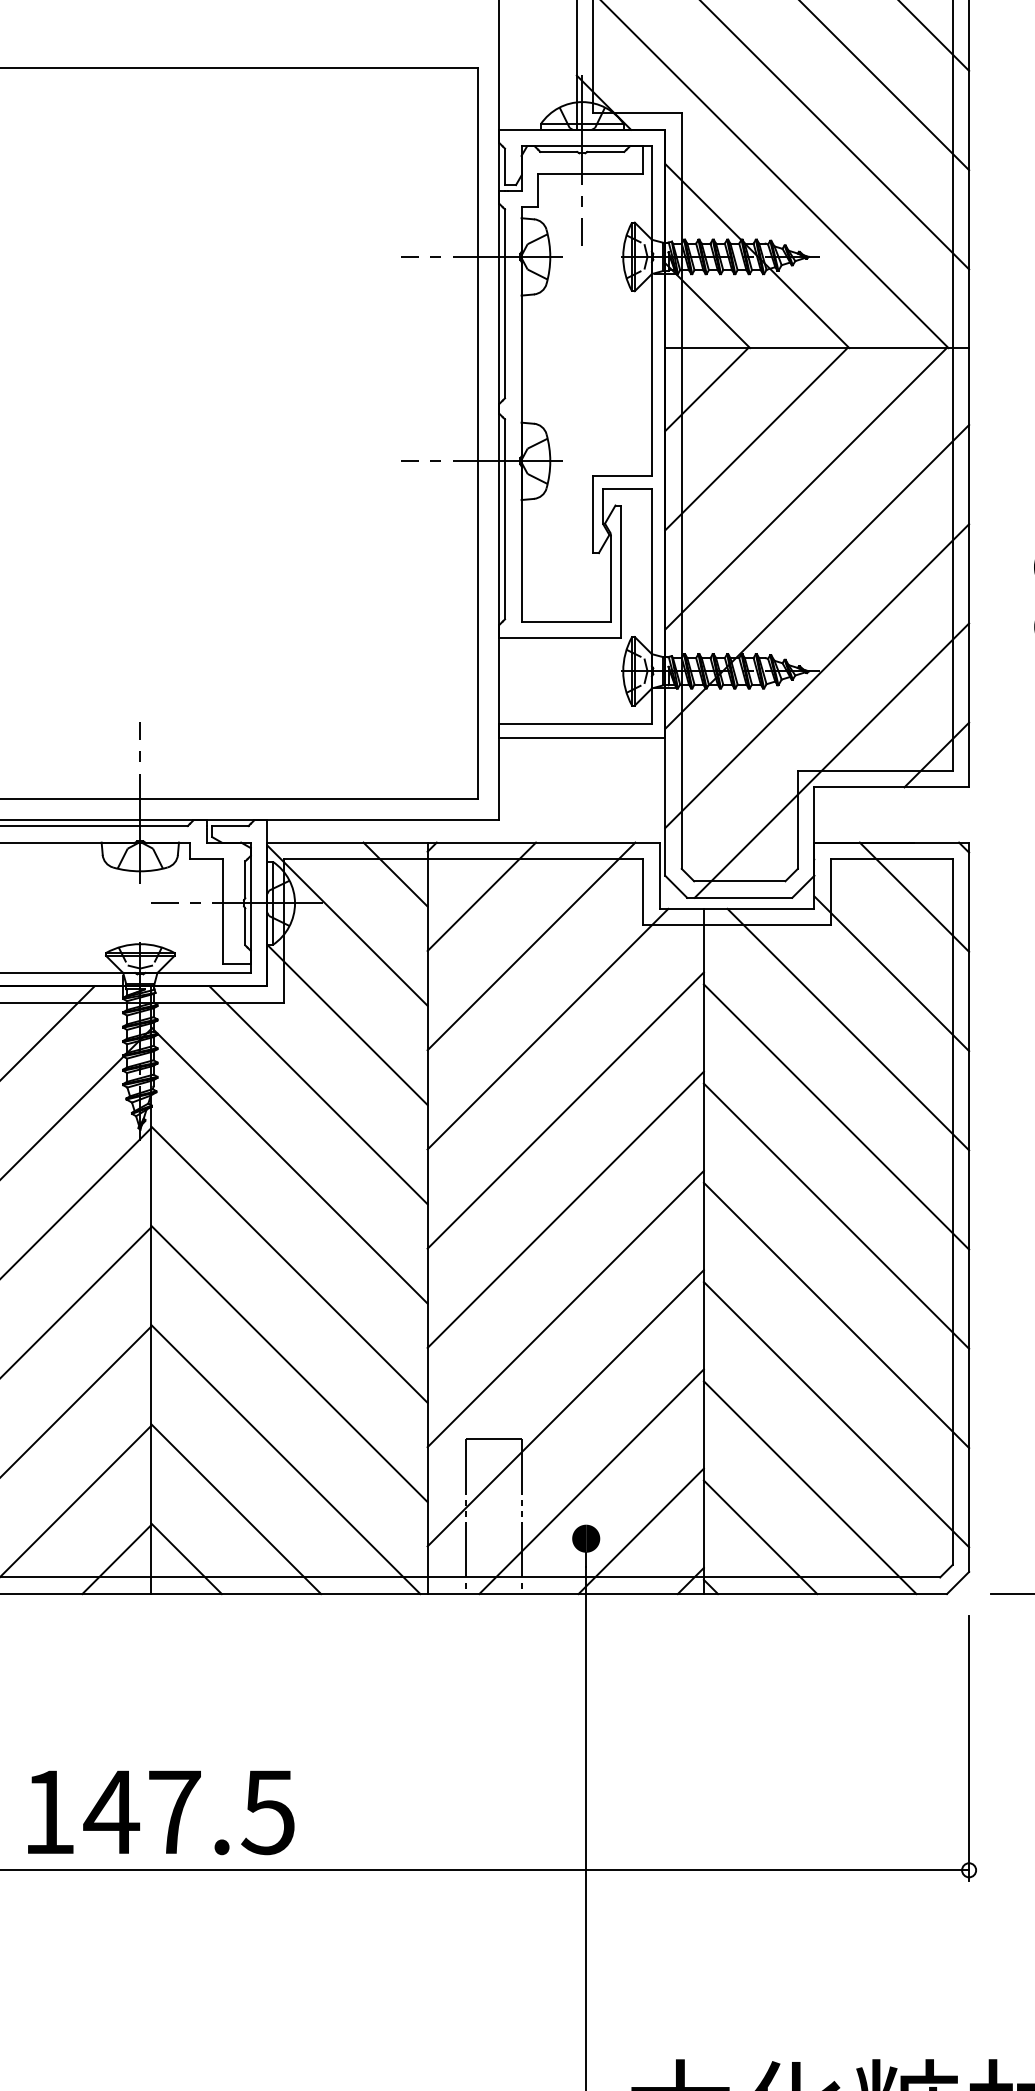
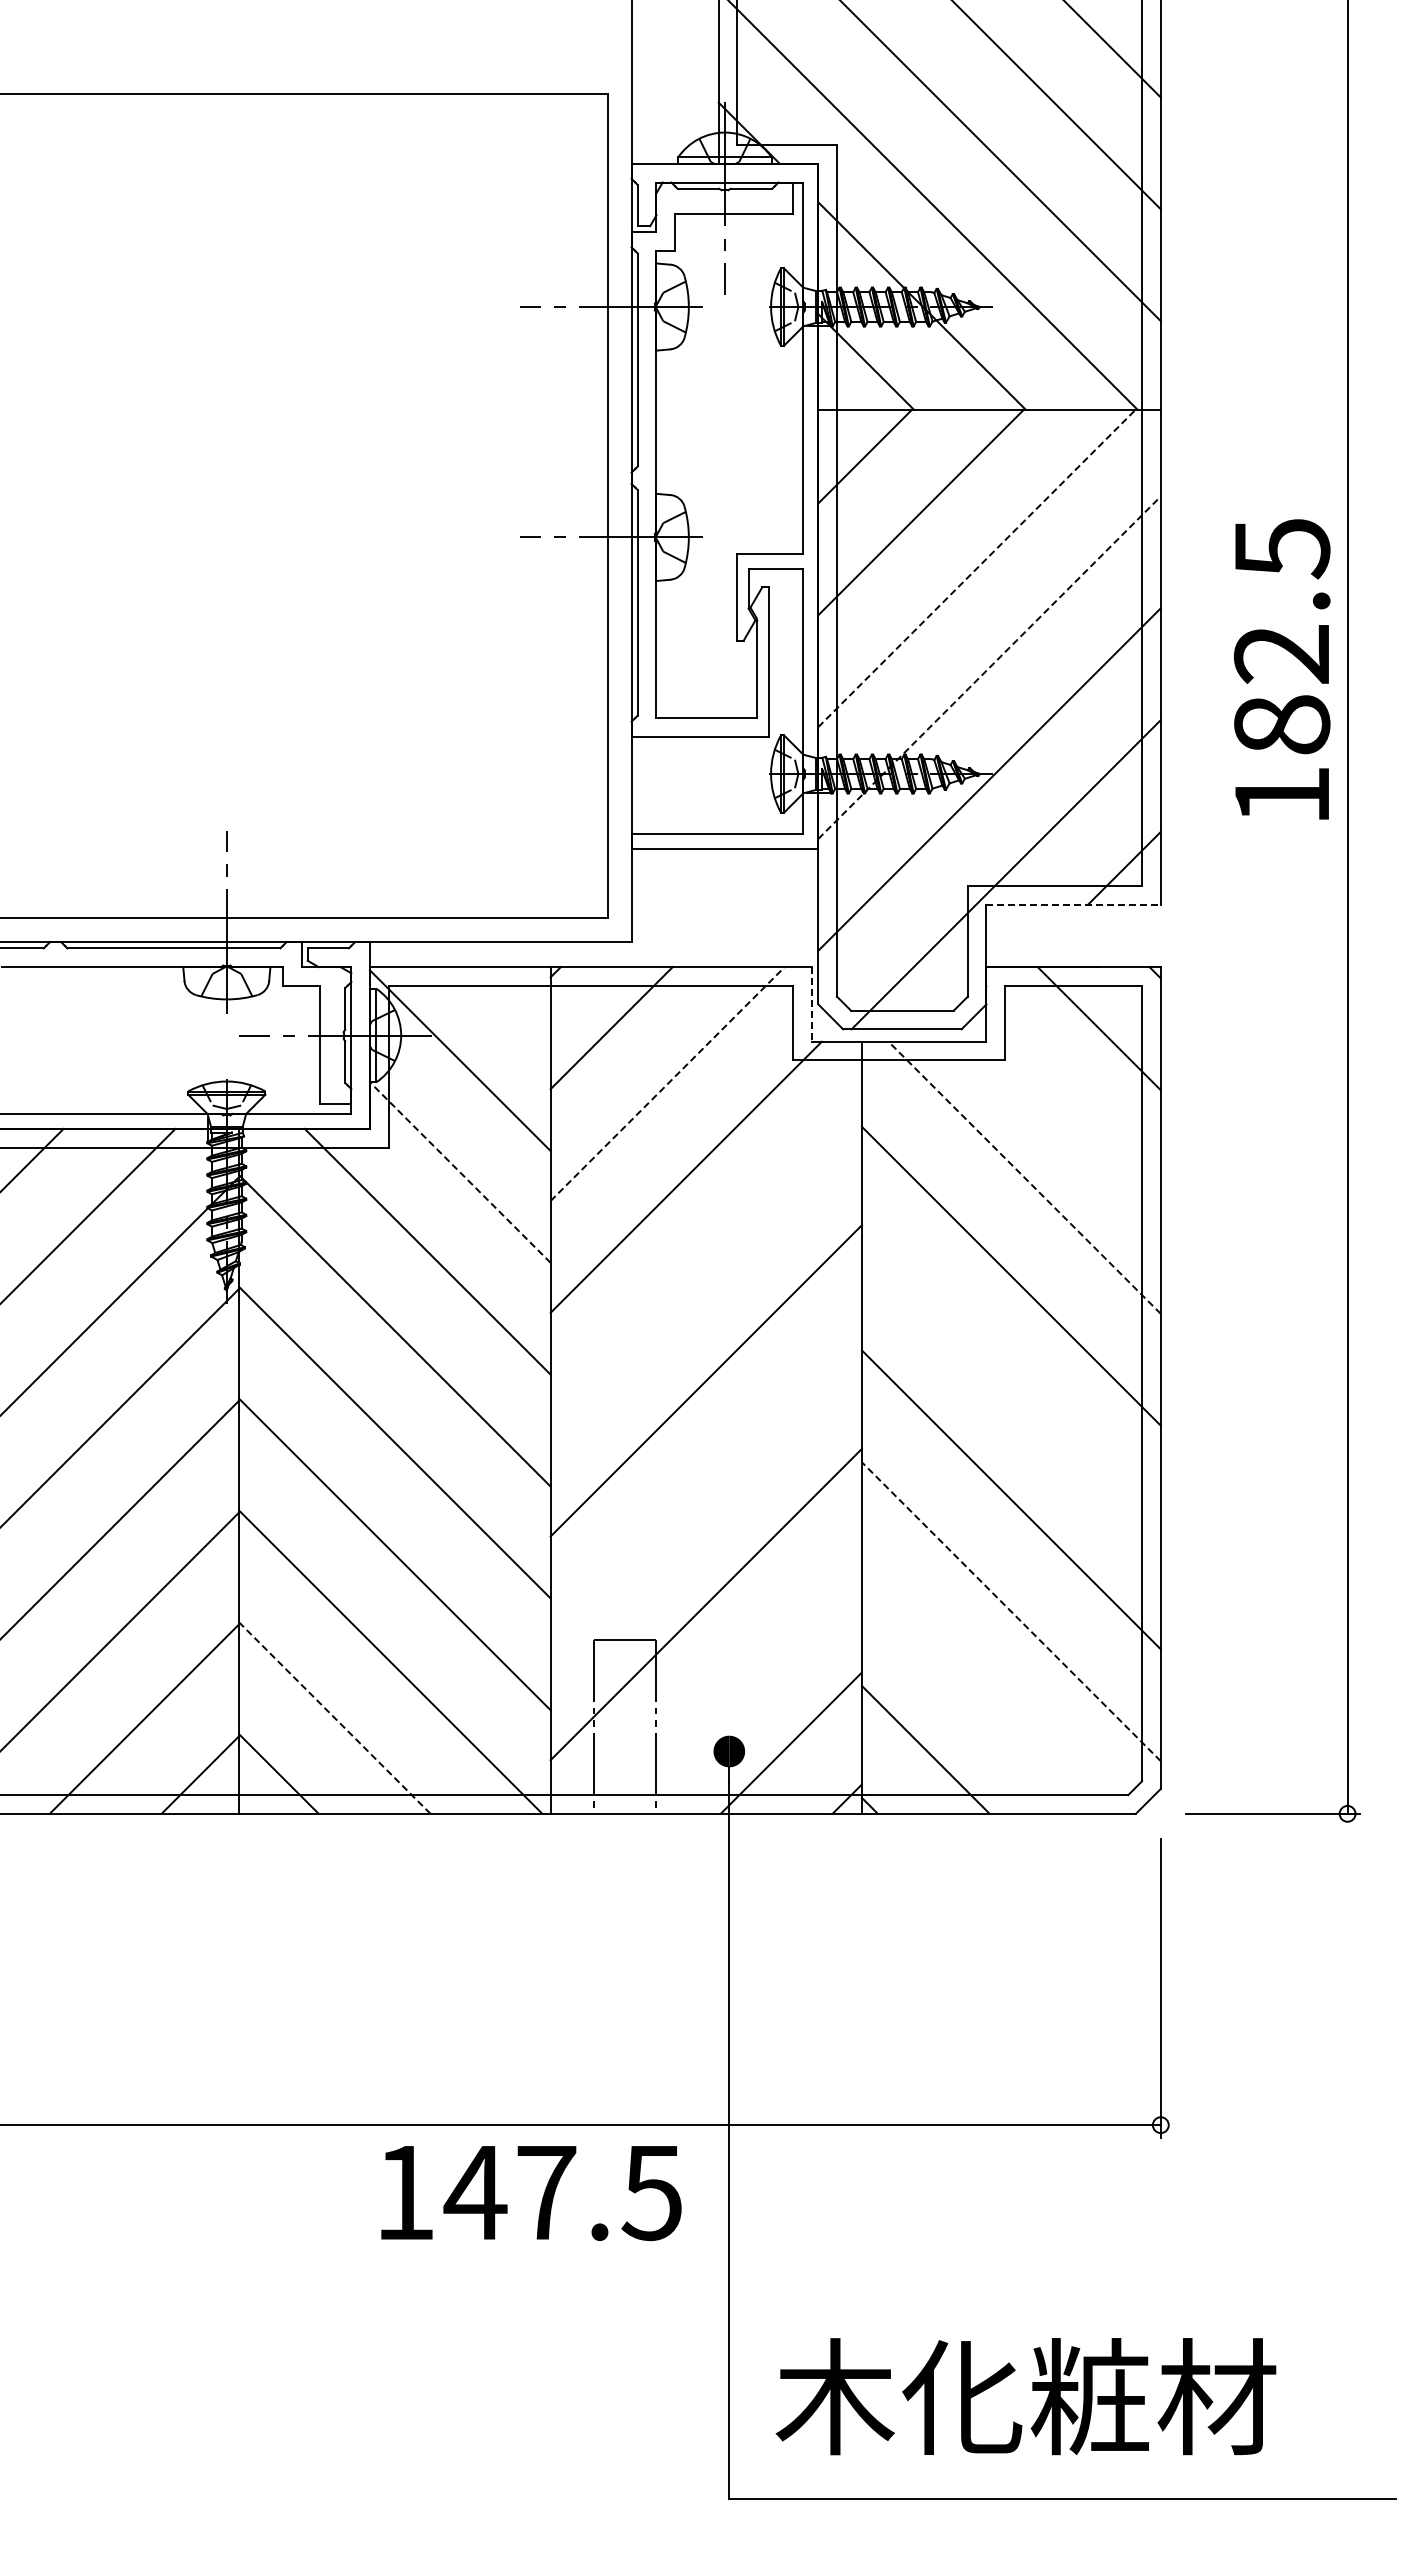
line: (806, 488) -> (977, 568), solid -> dashed
line: (817, 576) -> (989, 667), solid -> dashed
line: (892, 787) -> (1074, 904), solid -> dashed
line: (395, 874) -> (514, 1003), removed
line: (660, 875) -> (812, 1004), solid -> dashed
line: (532, 945) -> (668, 1083), solid -> dashed
line: (891, 973) -> (1073, 1114), removed
line: (347, 1024) -> (460, 1172), solid -> dashed
line: (848, 1029) -> (1024, 1177), solid -> dashed
line: (565, 1110) -> (705, 1268), removed
line: (835, 1215) -> (1010, 1387), removed
line: (565, 1308) -> (705, 1492), removed
line: (836, 1414) -> (1011, 1611), solid -> dashed
line: (590, 1481) -> (734, 1686), removed
line: (809, 1487) -> (981, 1693), removed
line: (235, 1508) -> (334, 1717), solid -> dashed
text: (161, 1812) -> (531, 2193), moved

